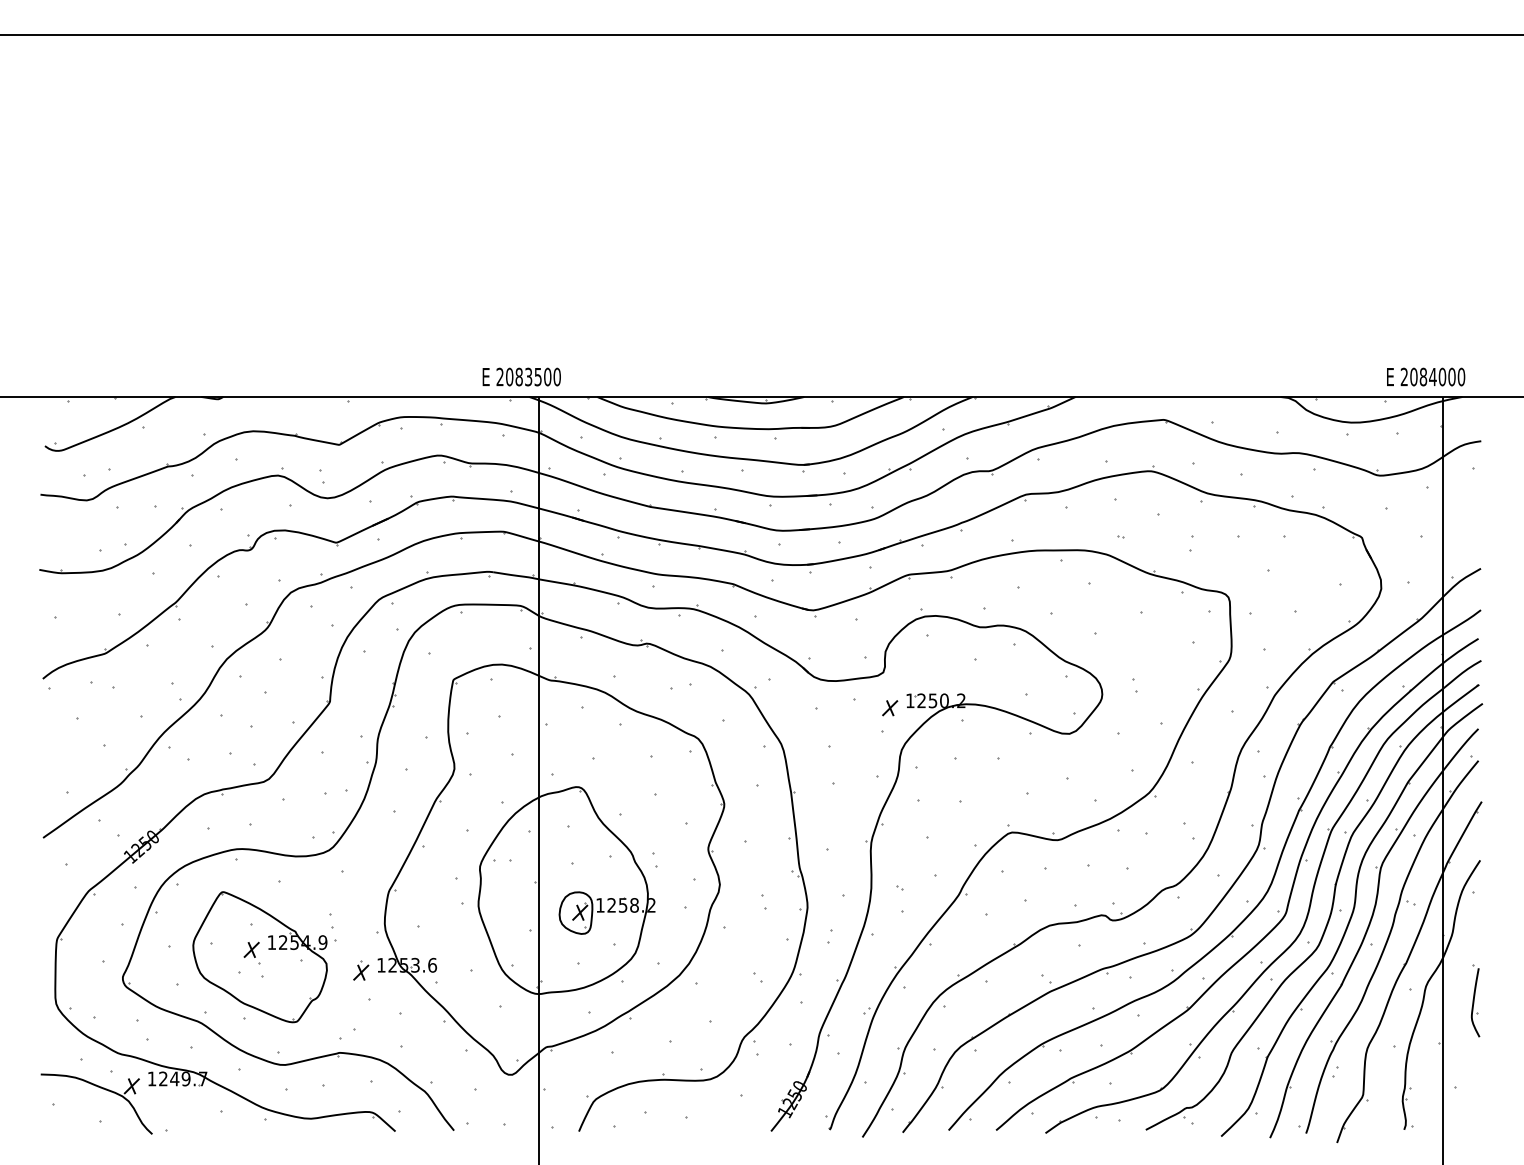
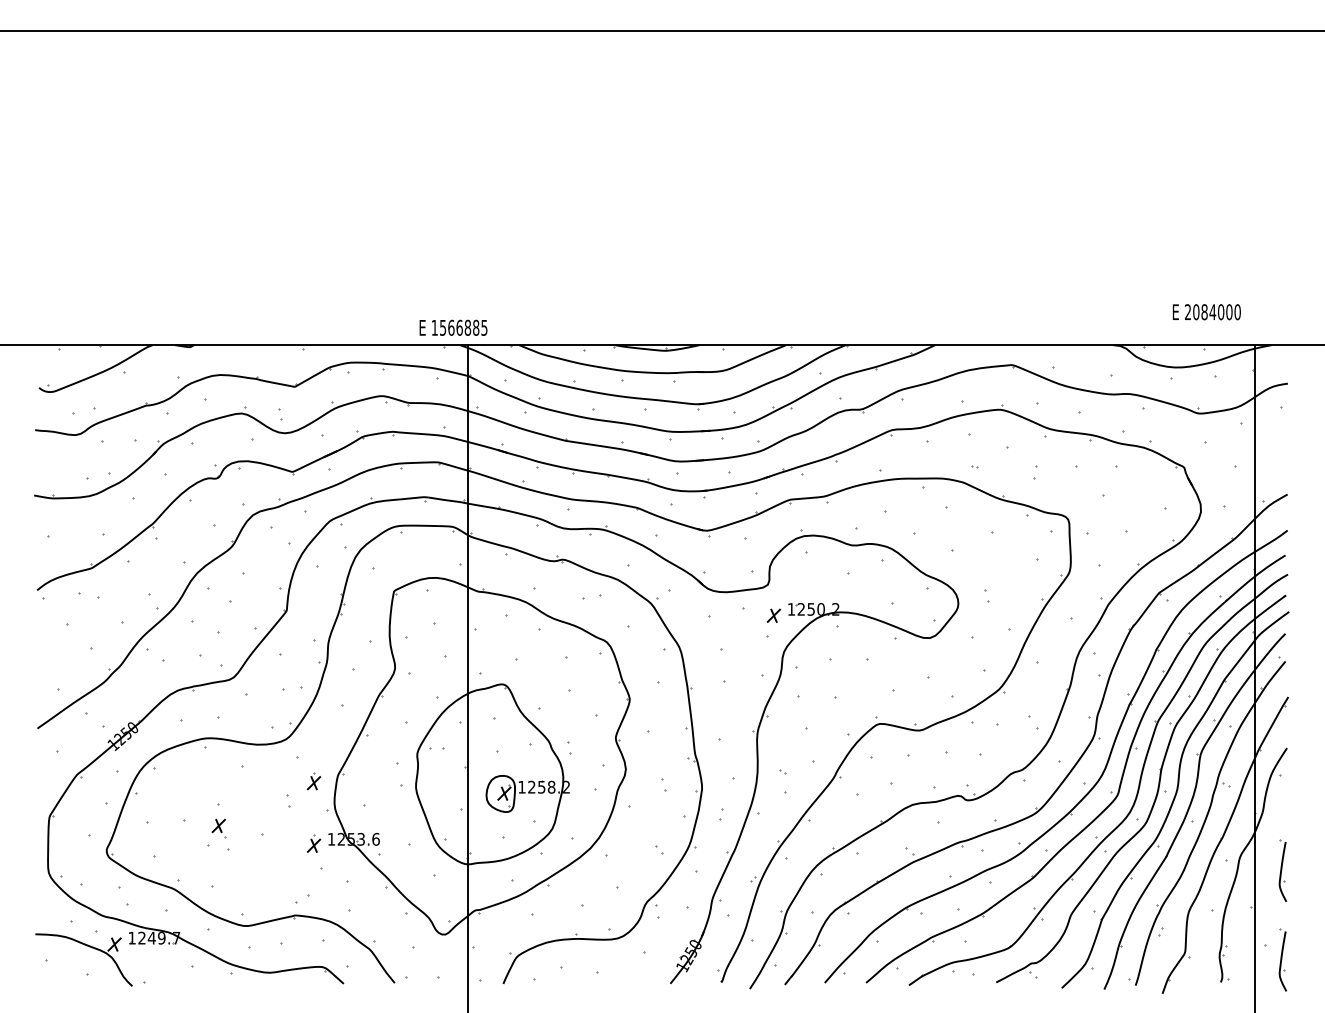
text: (528, 376) -> (459, 327), 2083500 -> 1566885
text: (1426, 376) -> (1207, 311), moved
part: (361, 898) -> (314, 781), added
part: (264, 957) -> (229, 832), removed
part: (1475, 1103) -> (1282, 959), added

